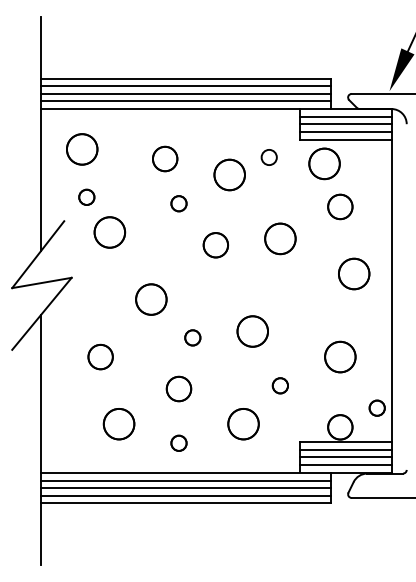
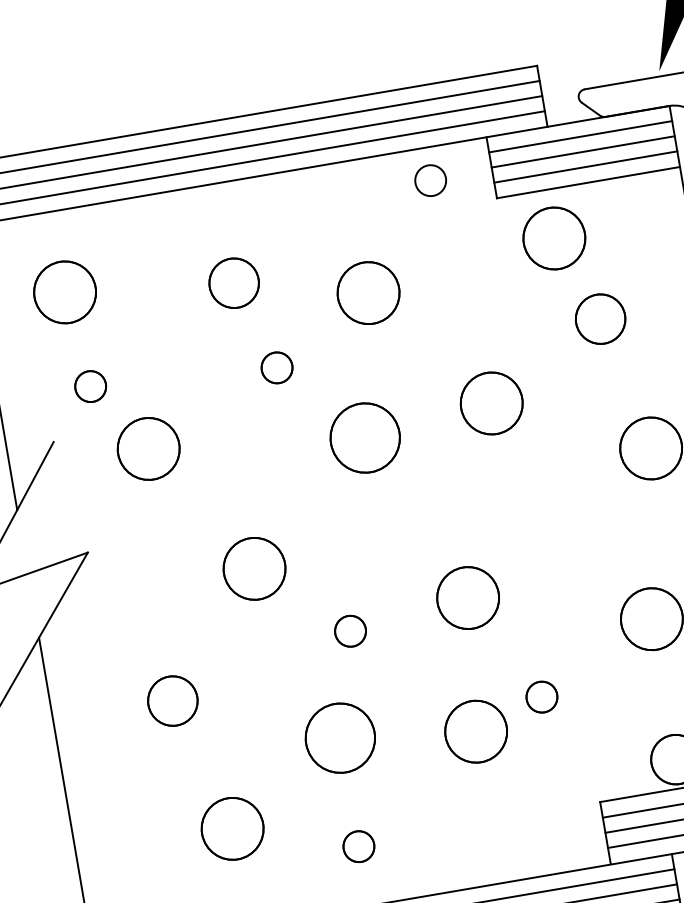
circle: (268, 157) -> (429, 180), moved
circle: (215, 245) -> (364, 438), size x1.4
part: (178, 388) -> (339, 737), size x1.4
circle: (243, 424) -> (476, 732), moved

